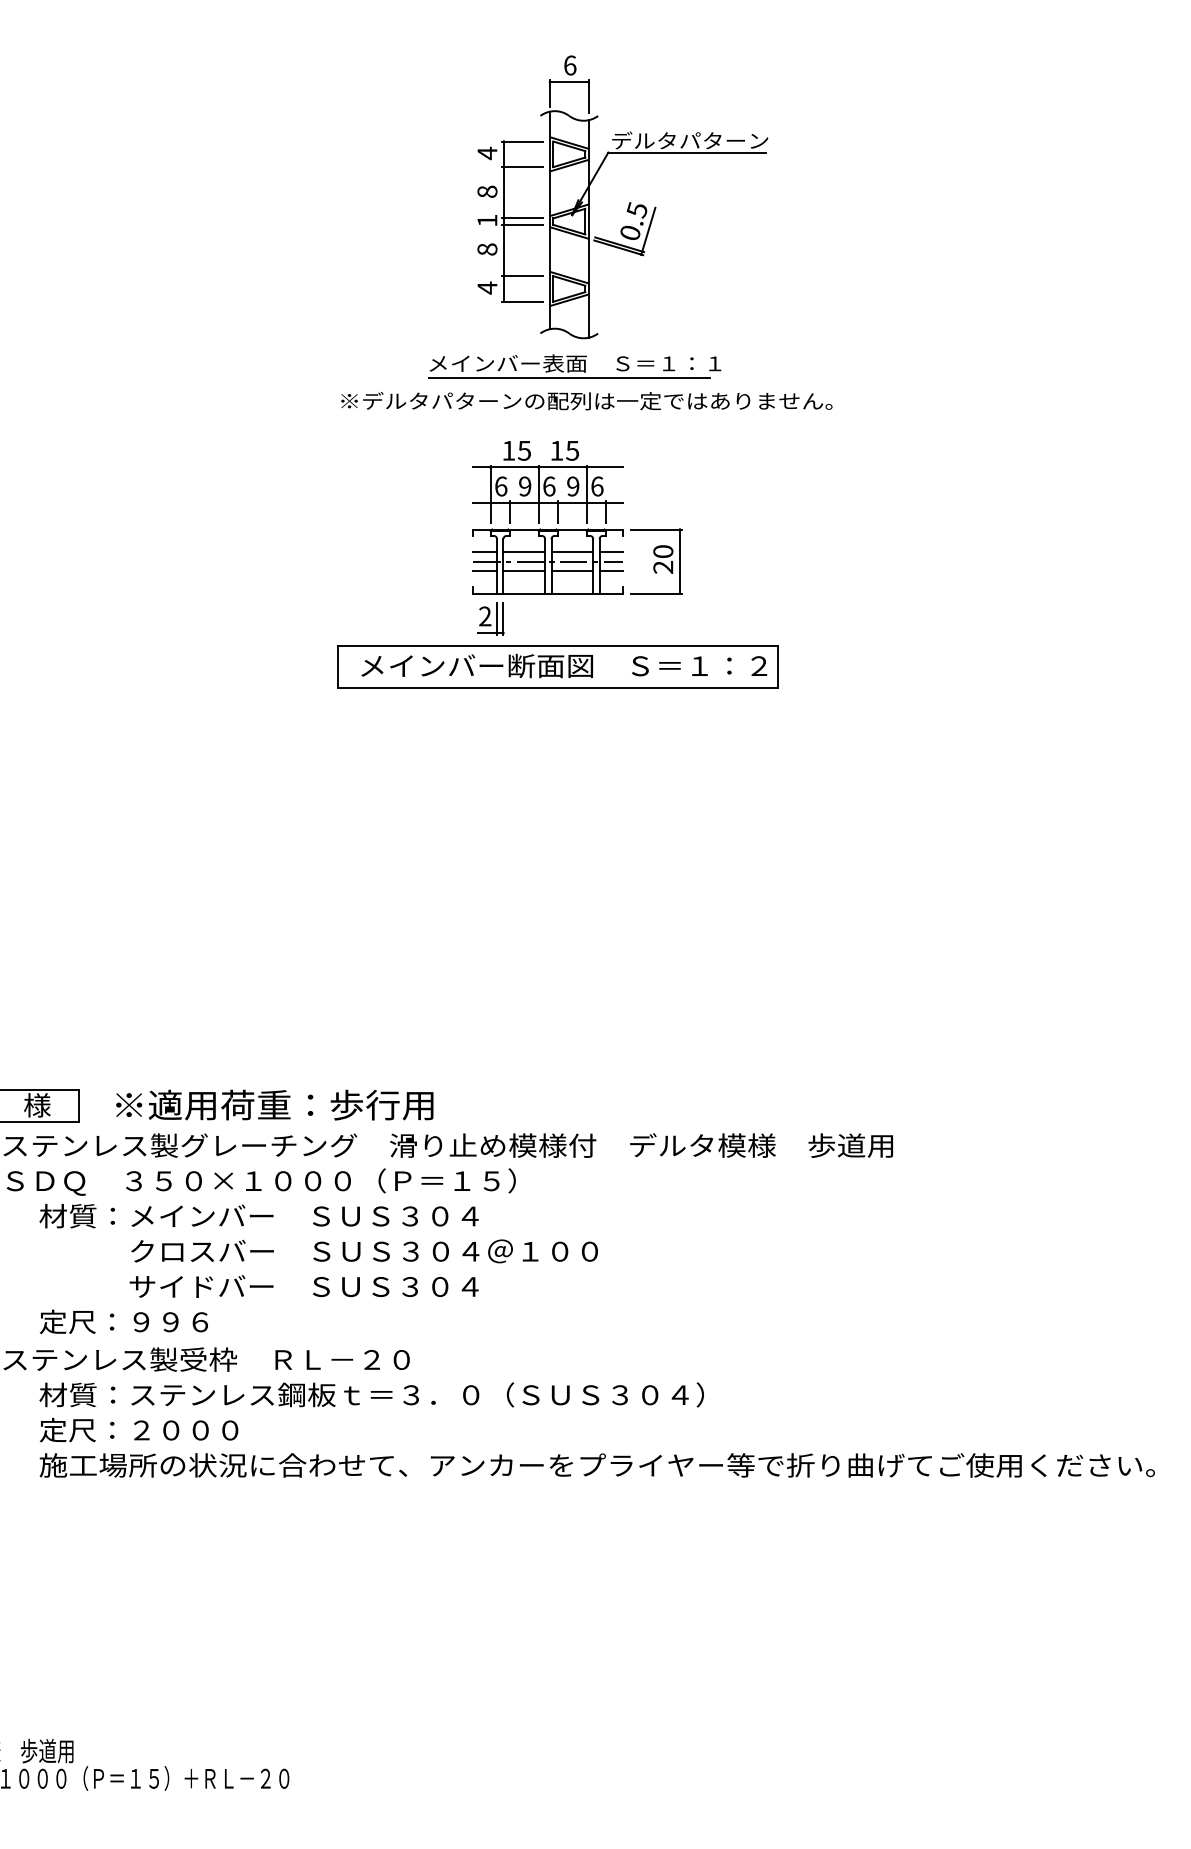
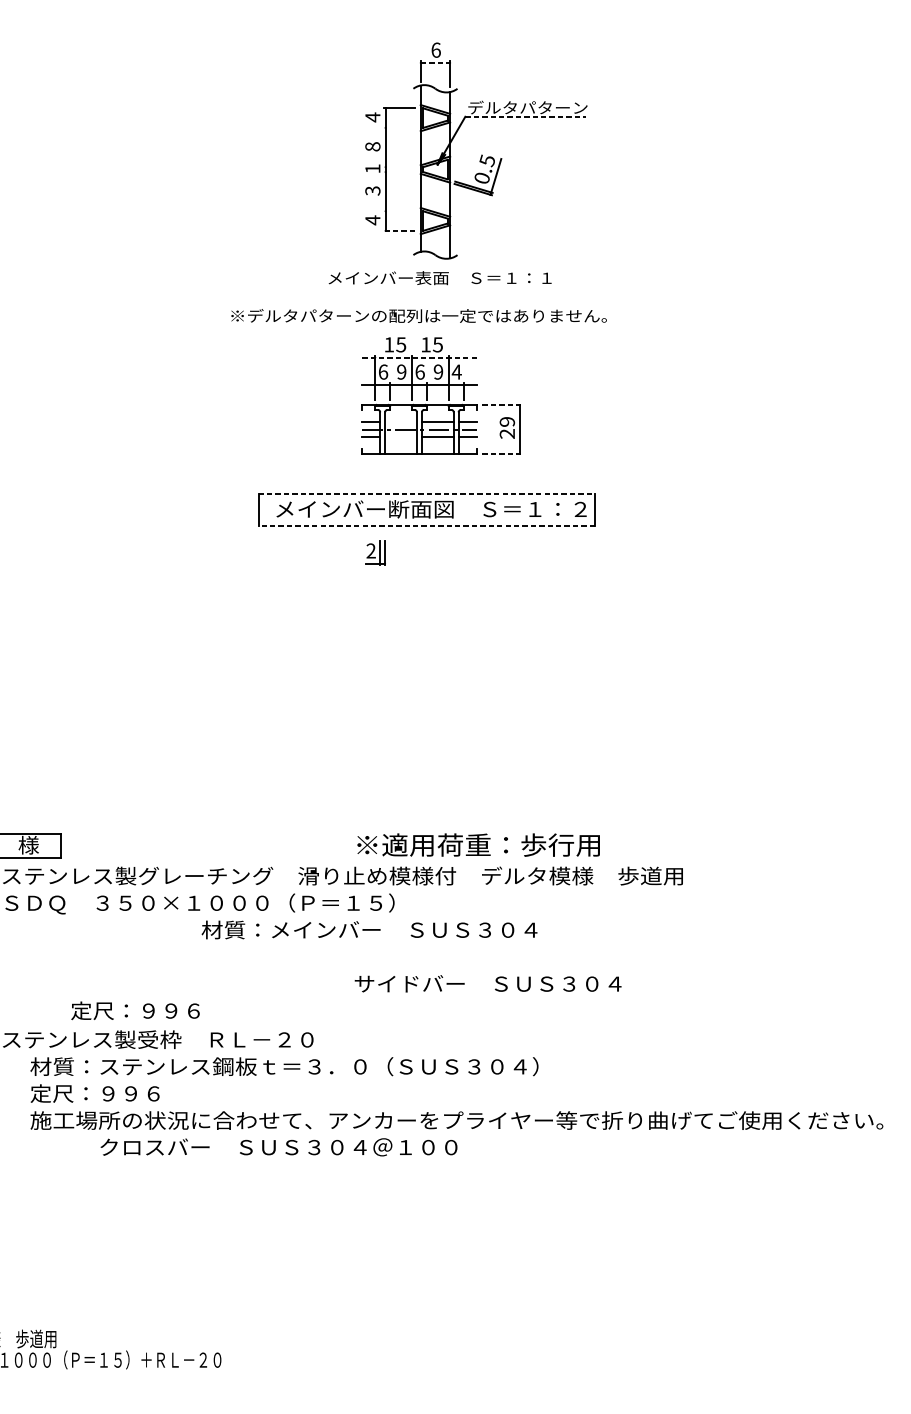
line: (569, 82) -> (435, 63), solid -> dashed
line: (687, 152) -> (525, 116), solid -> dashed
line: (522, 167) -> (399, 128), removed
line: (522, 218) -> (399, 167), removed
line: (522, 224) -> (399, 171), removed
text: (487, 249) -> (372, 190), 8 -> 3
line: (522, 276) -> (399, 211), removed
line: (521, 301) -> (398, 230), solid -> dashed
line: (569, 378) -> (435, 289), removed
text: (586, 400) -> (418, 315), moved
line: (548, 467) -> (419, 357), solid -> dashed
text: (596, 486) -> (456, 372), 6 -> 4
line: (656, 529) -> (502, 404), solid -> dashed
line: (524, 551) -> (401, 421), removed
text: (663, 551) -> (507, 421), 20 -> 29
line: (524, 571) -> (401, 437), removed
line: (656, 593) -> (502, 453), solid -> dashed
part: (490, 618) -> (375, 552), moved
line: (557, 646) -> (426, 494), solid -> dashed
line: (557, 687) -> (426, 525), solid -> dashed
text: (274, 1104) -> (478, 844), moved
text: (258, 1216) -> (369, 930), moved
text: (364, 1251) -> (278, 1147), moved
text: (303, 1286) -> (487, 983), moved
text: (123, 1321) -> (135, 1010), moved
text: (186, 1430) -> (142, 1093), 定尺：２０００ -> 定尺：９９６

